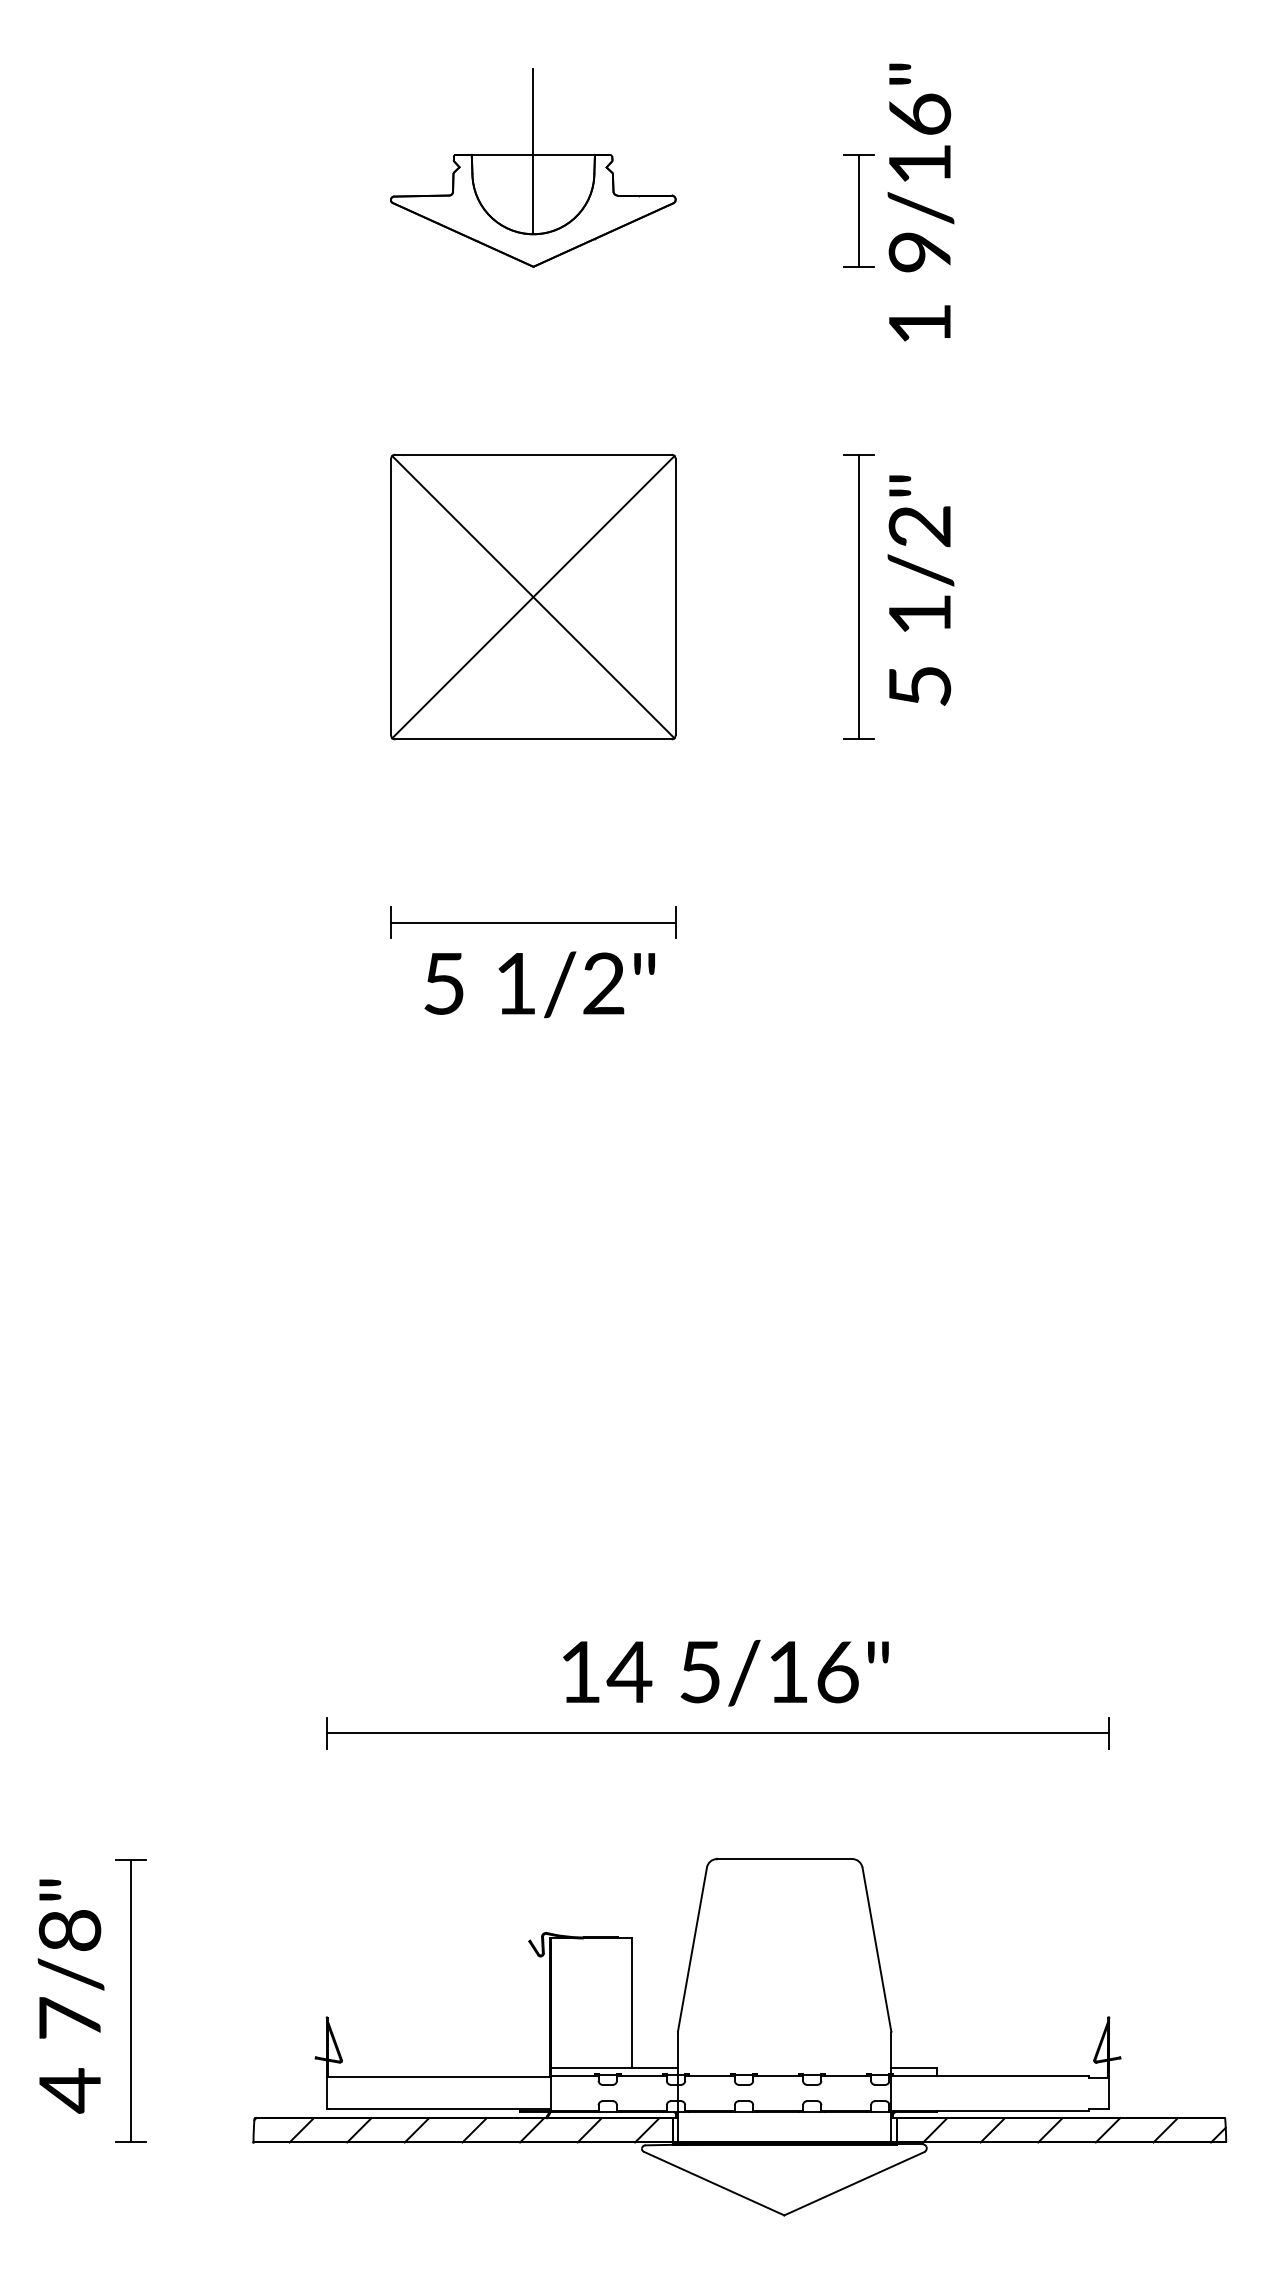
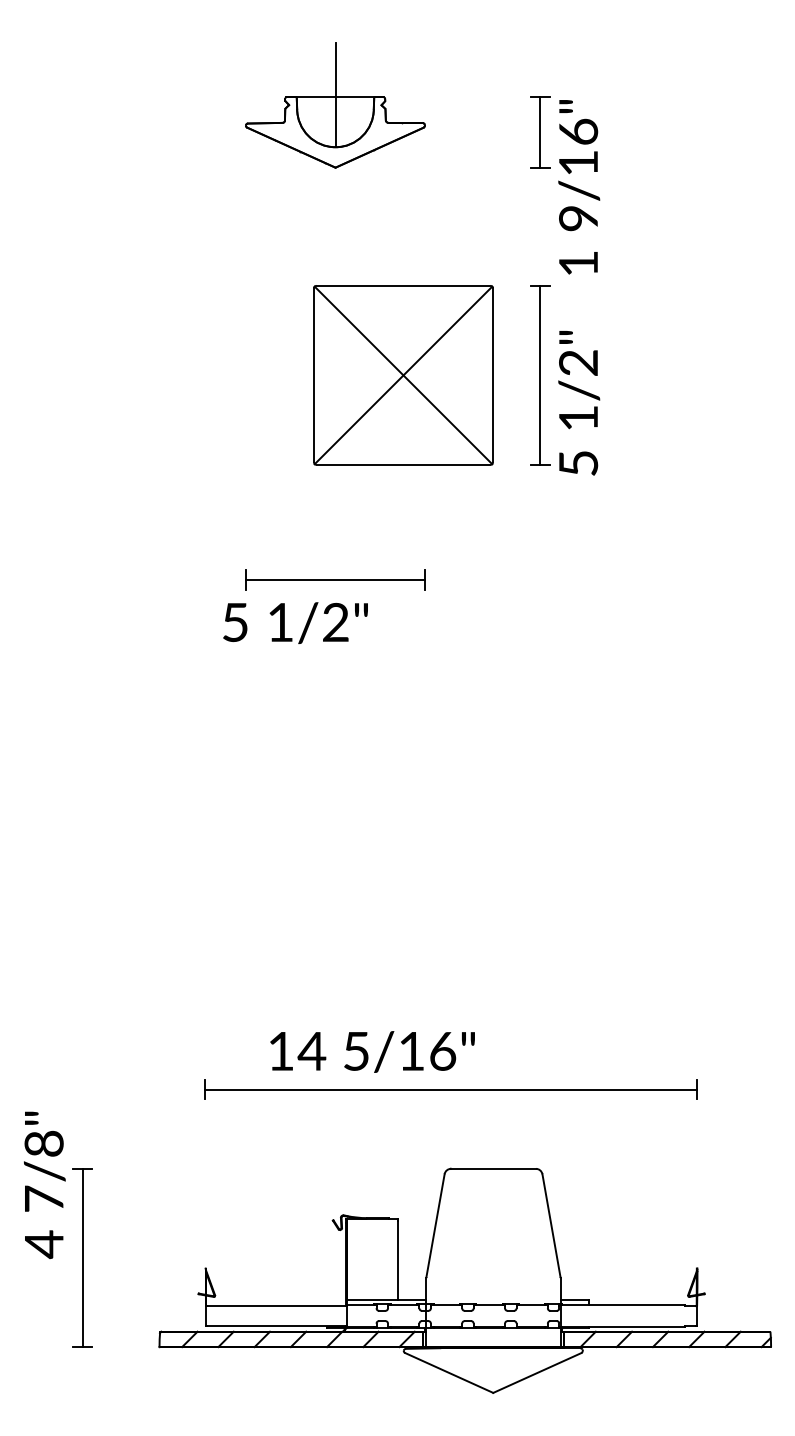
text: (921, 202) -> (579, 187), moved
text: (921, 590) -> (579, 403), moved
part: (533, 597) -> (403, 375), moved
text: (539, 983) -> (295, 622), moved
text: (725, 1672) -> (372, 1051), moved
text: (70, 1995) -> (44, 1184), moved

